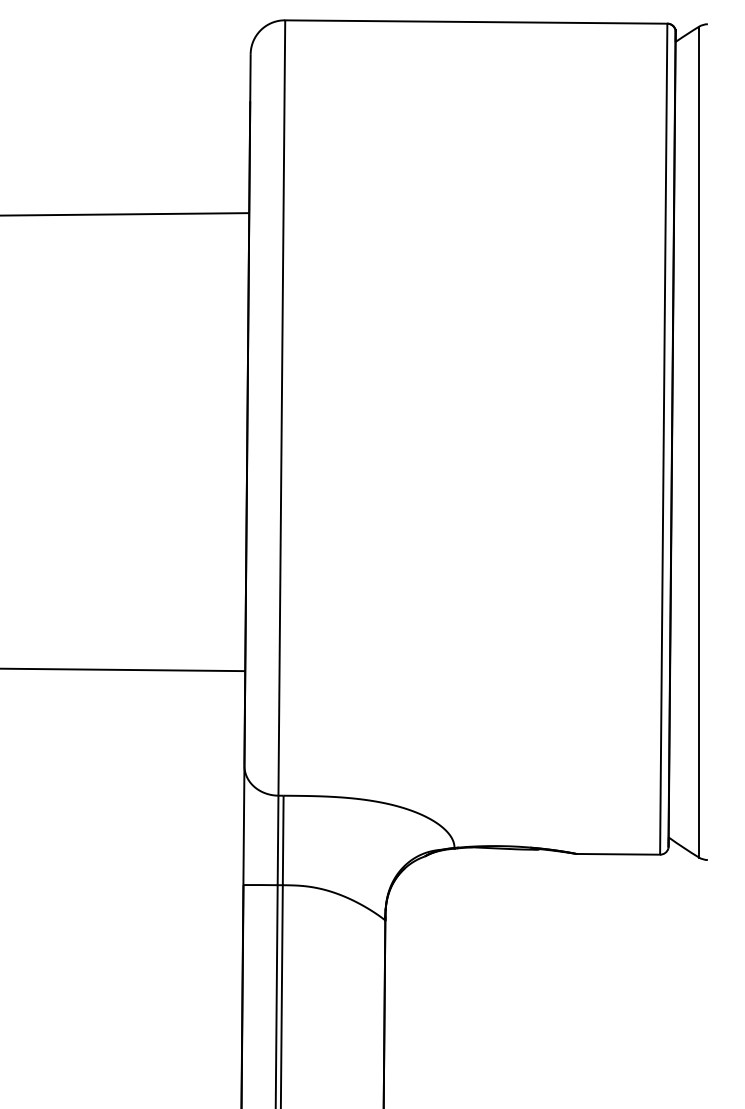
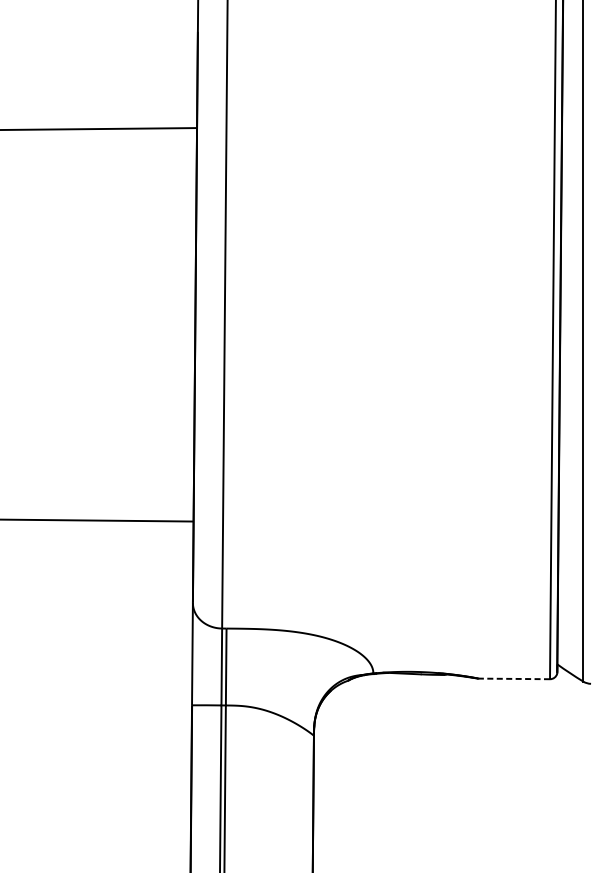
line: (618, 854) -> (514, 679), solid -> dashed

